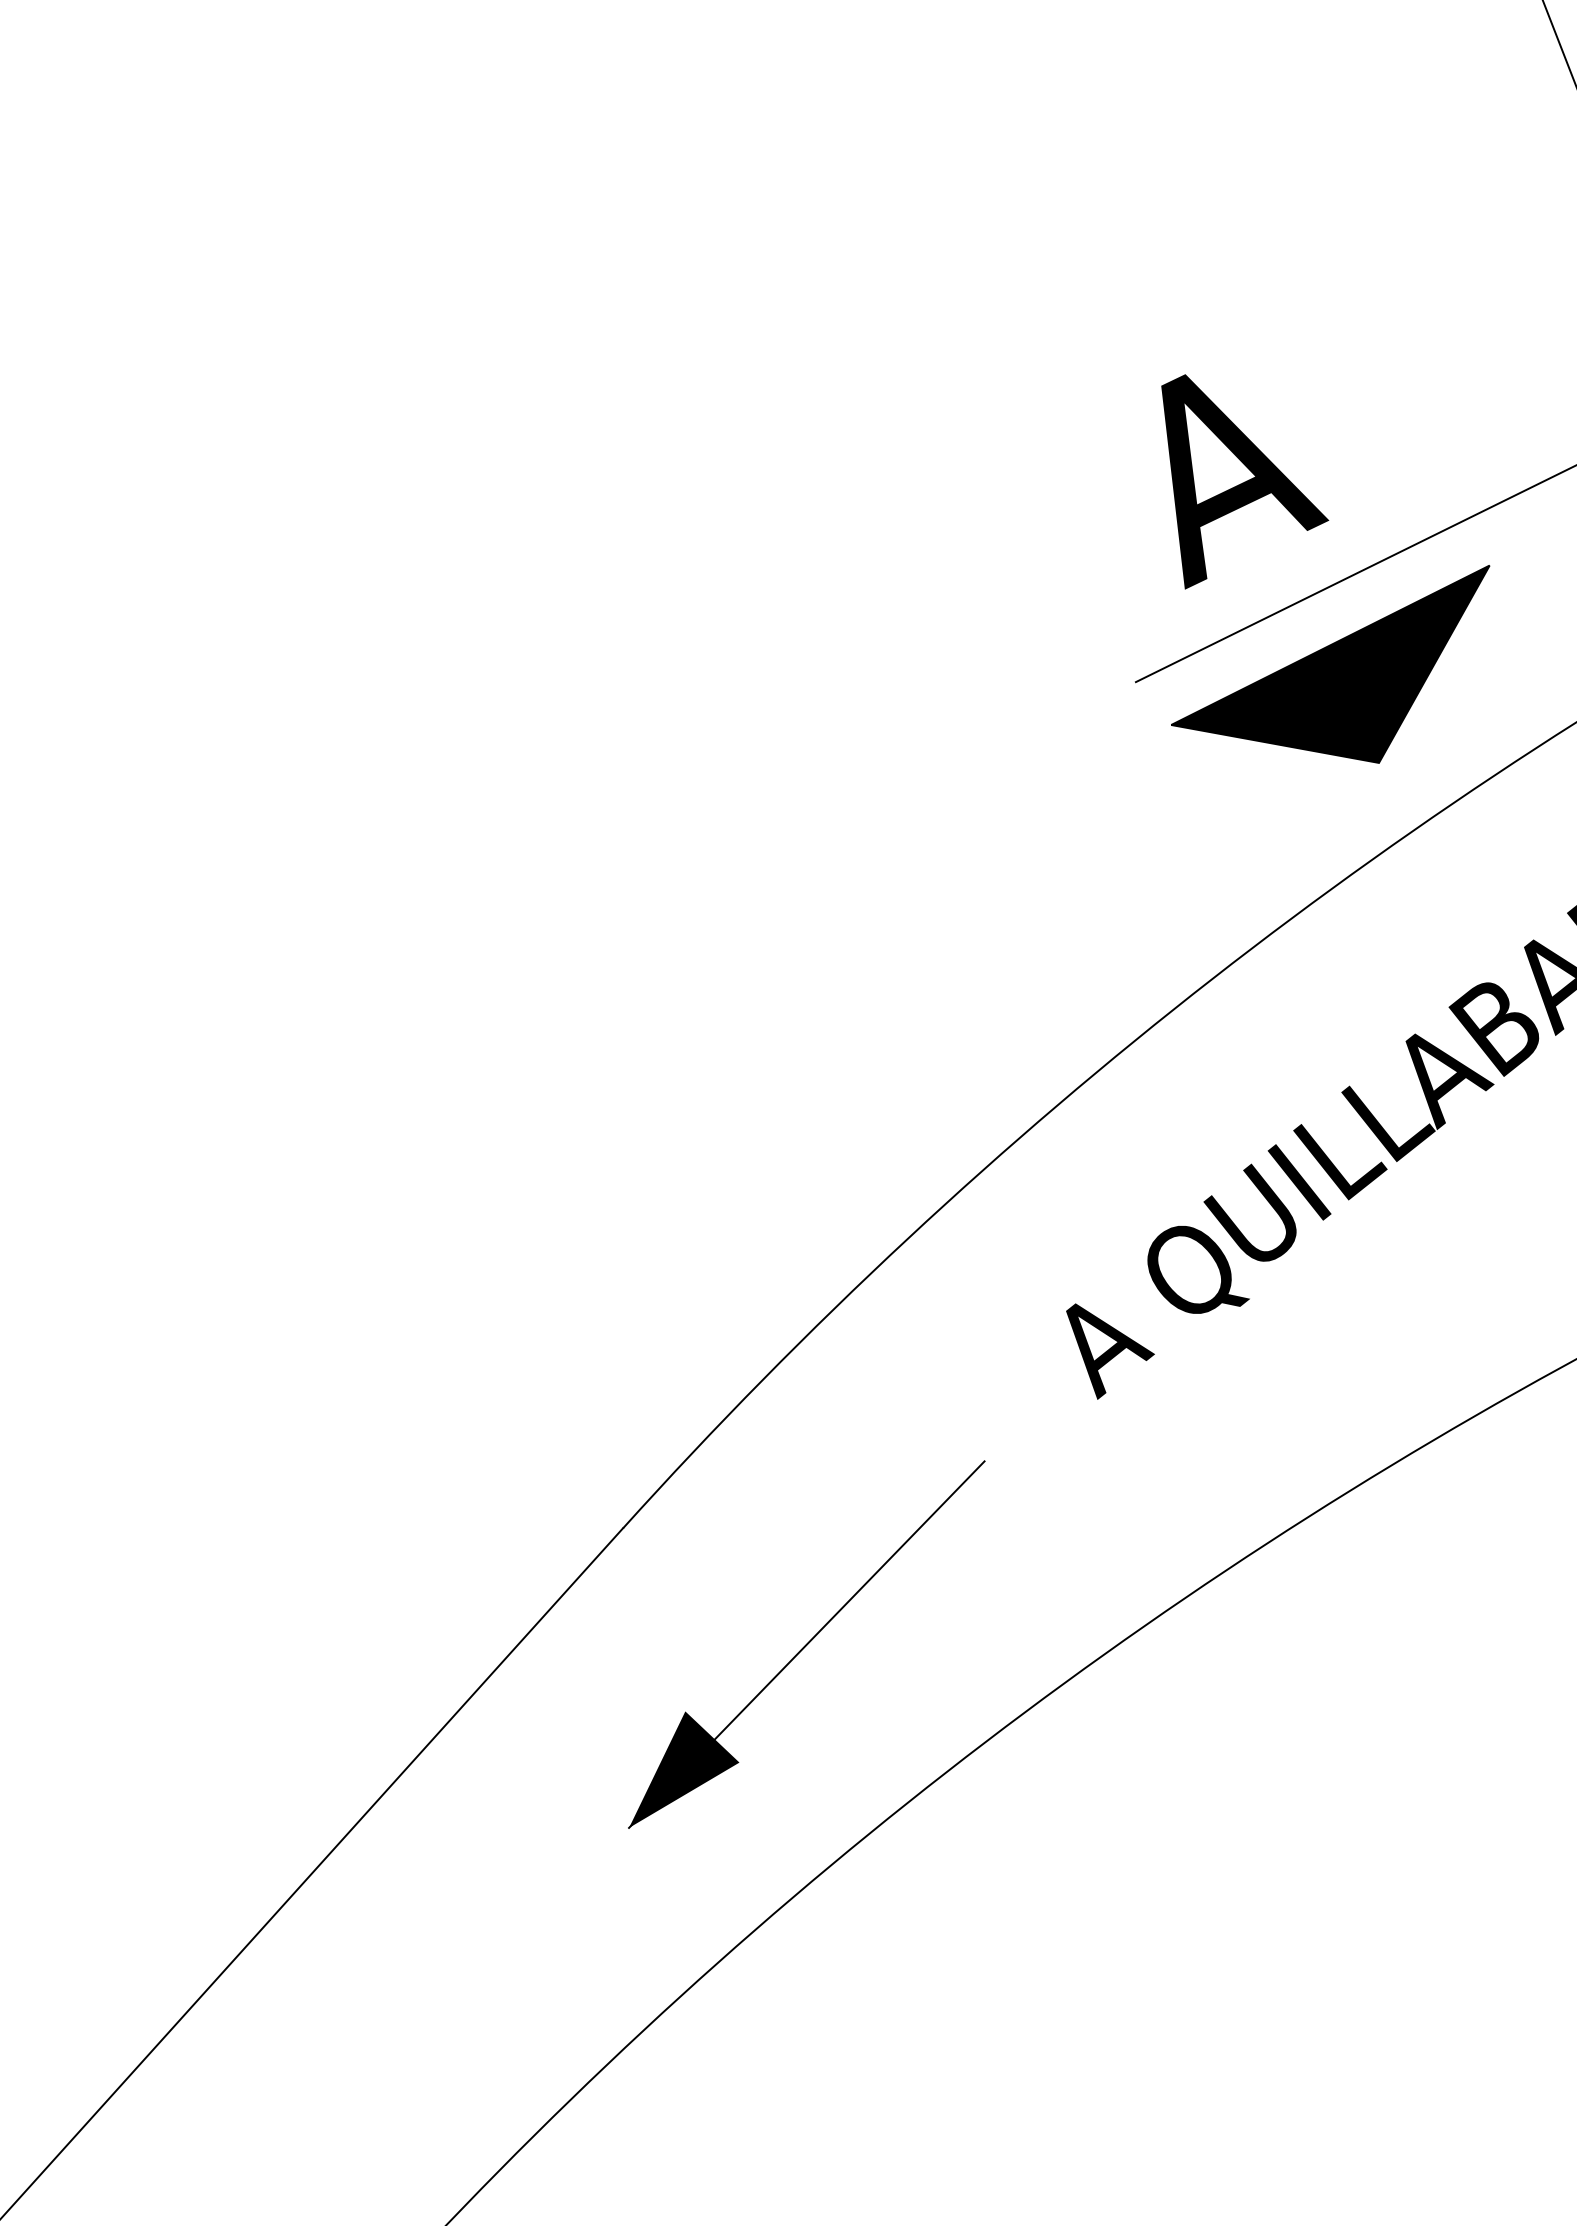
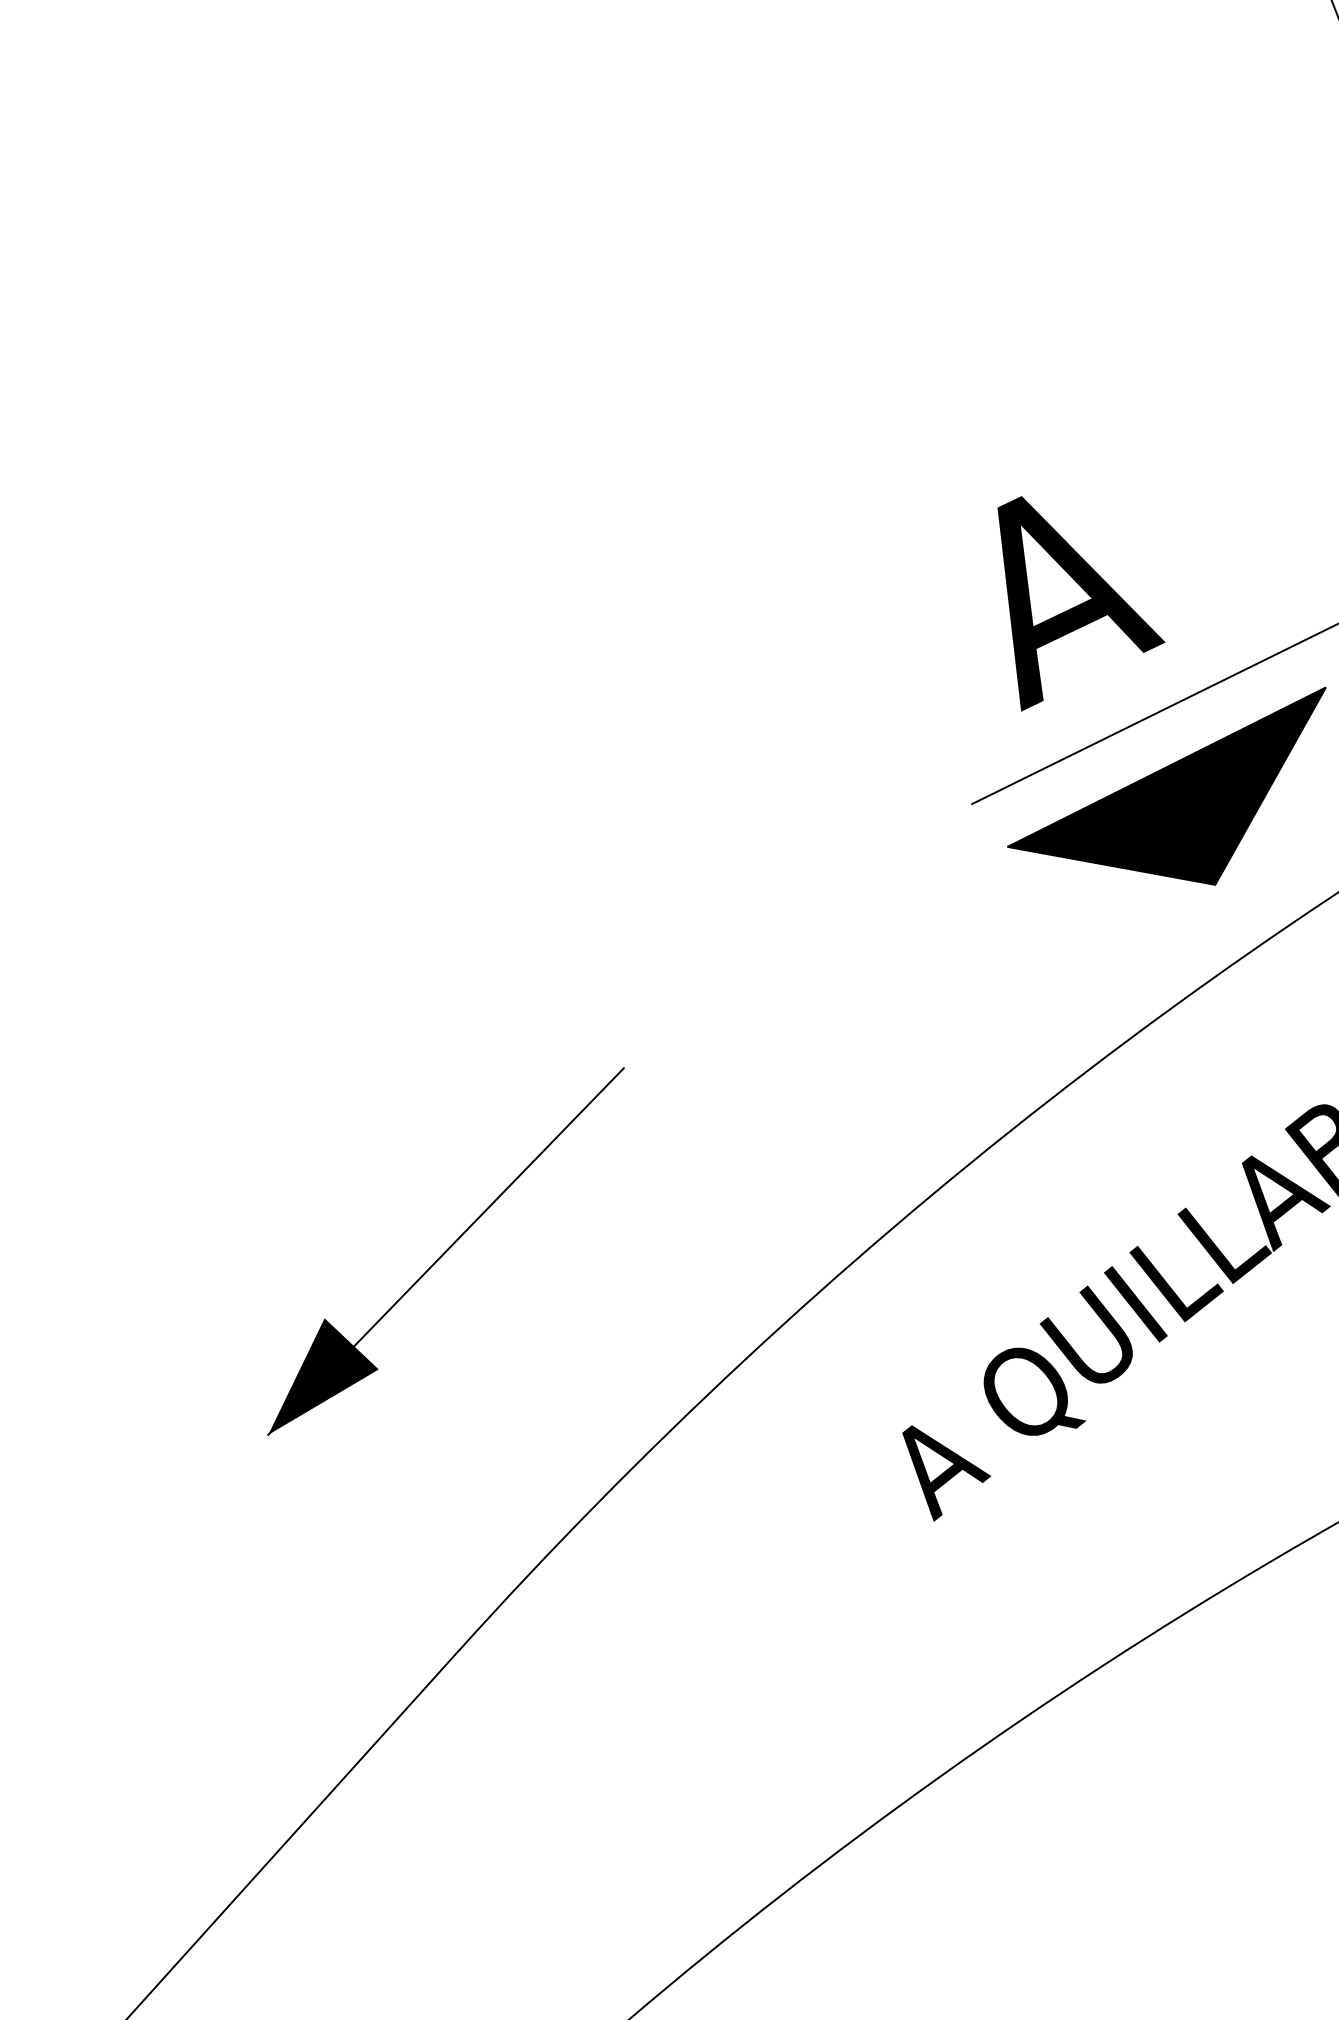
part: (806, 1644) -> (445, 1251), moved

